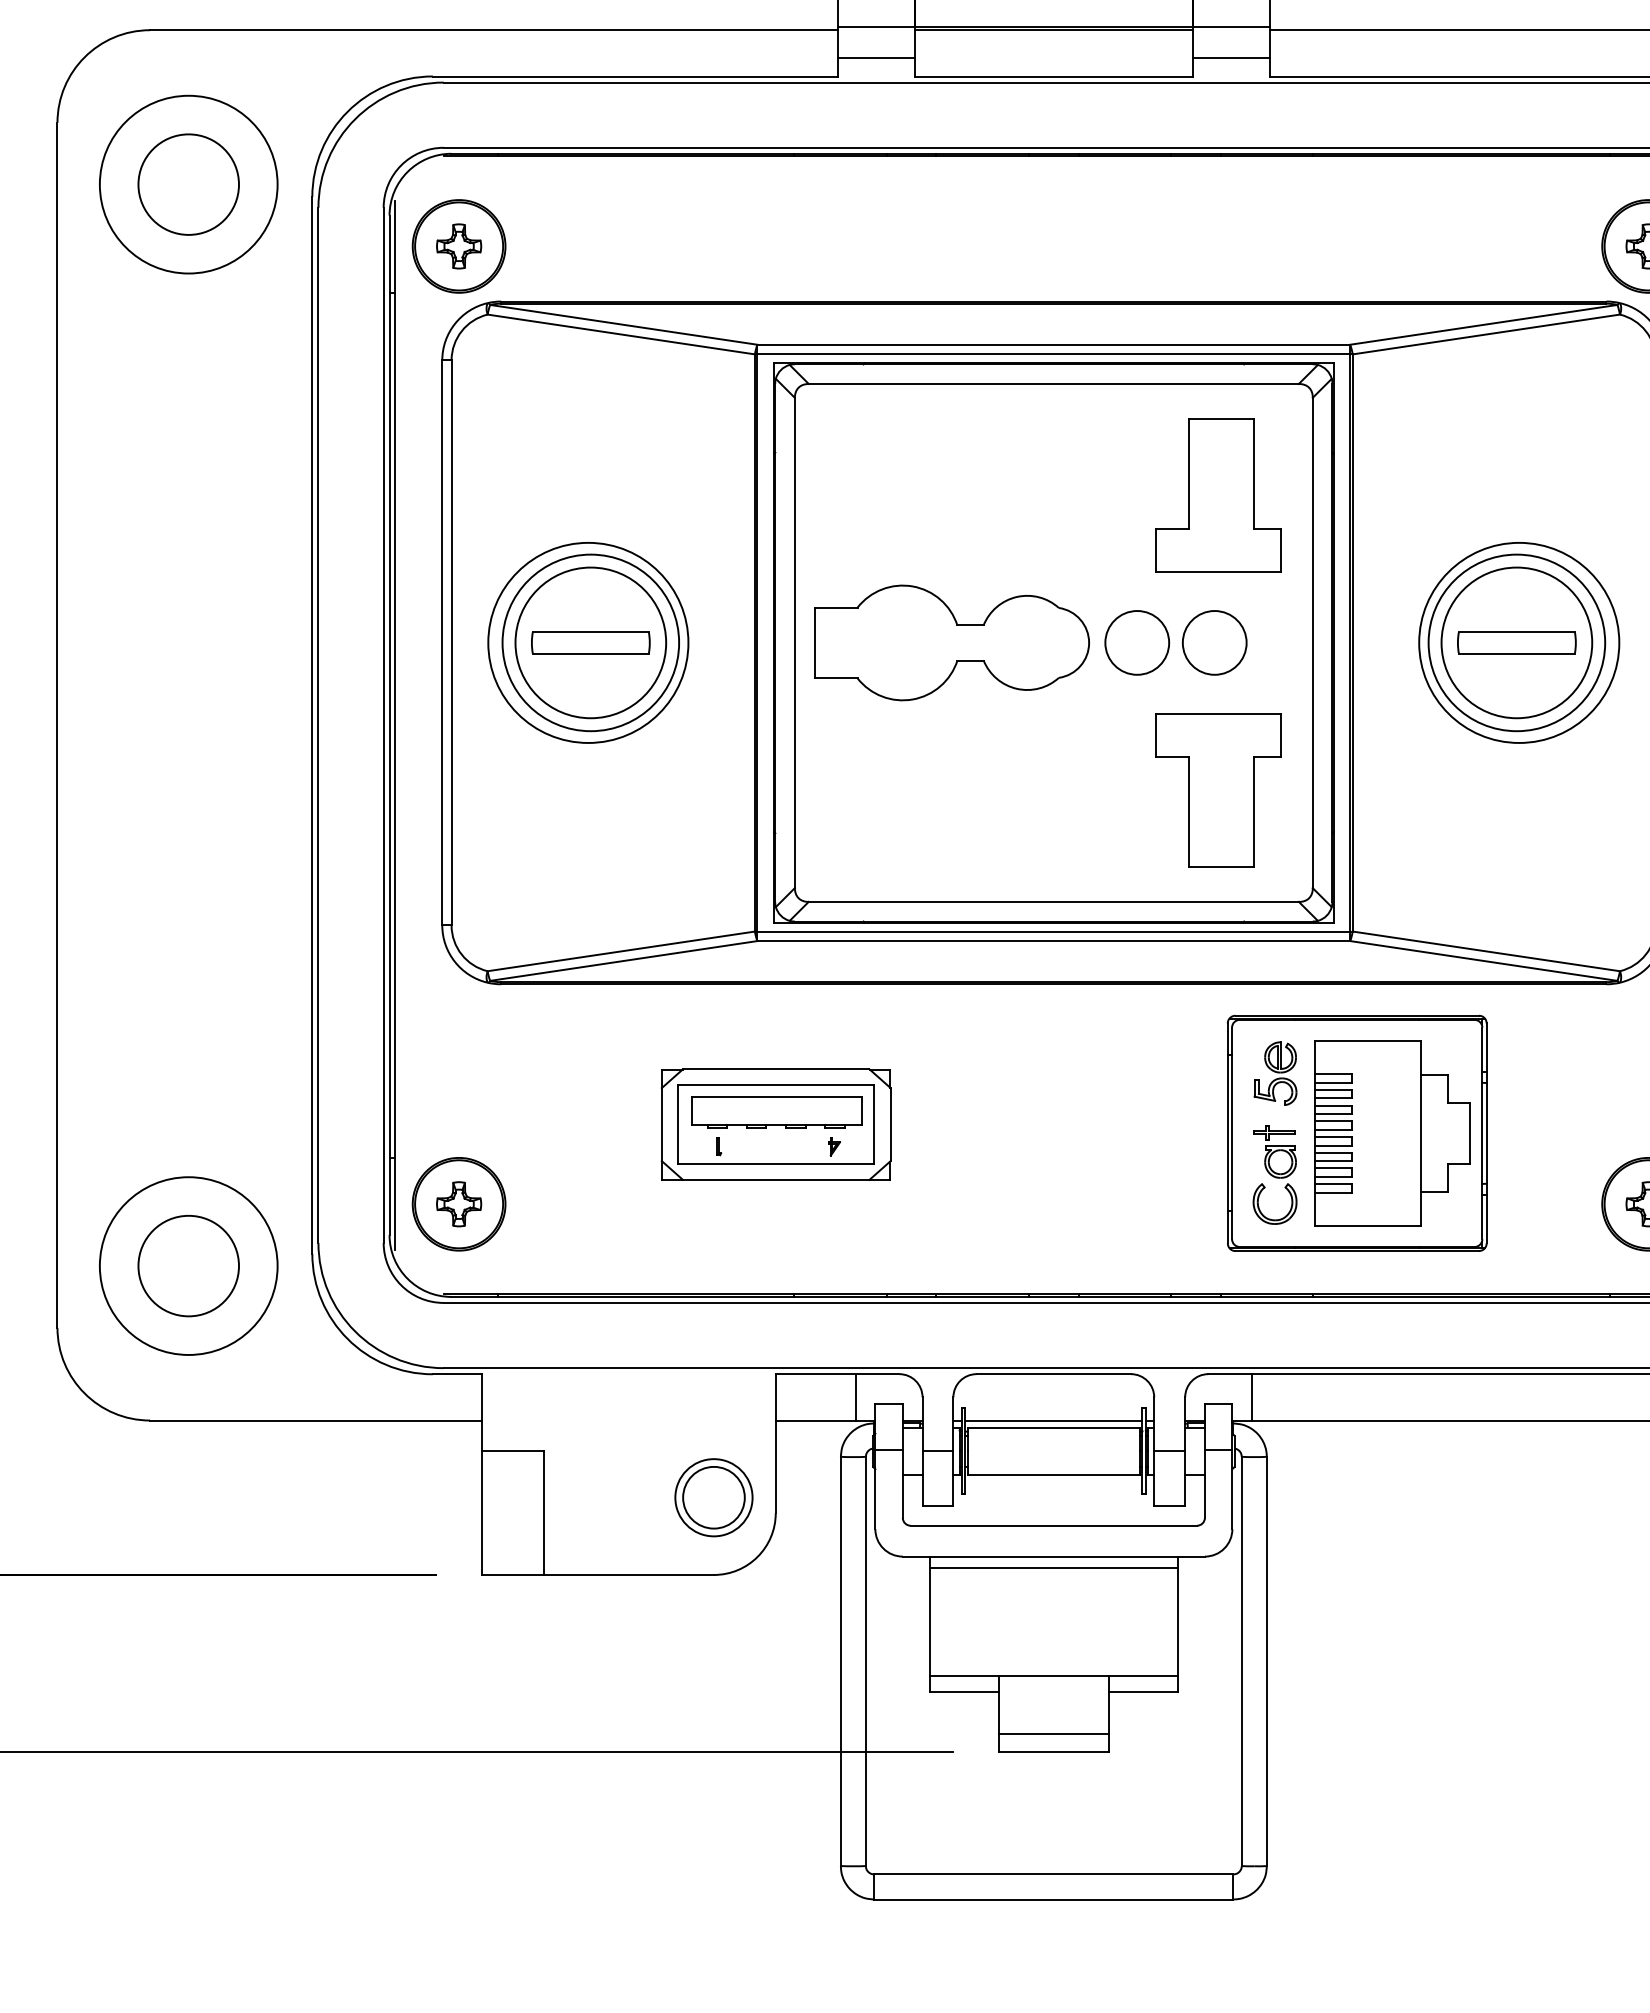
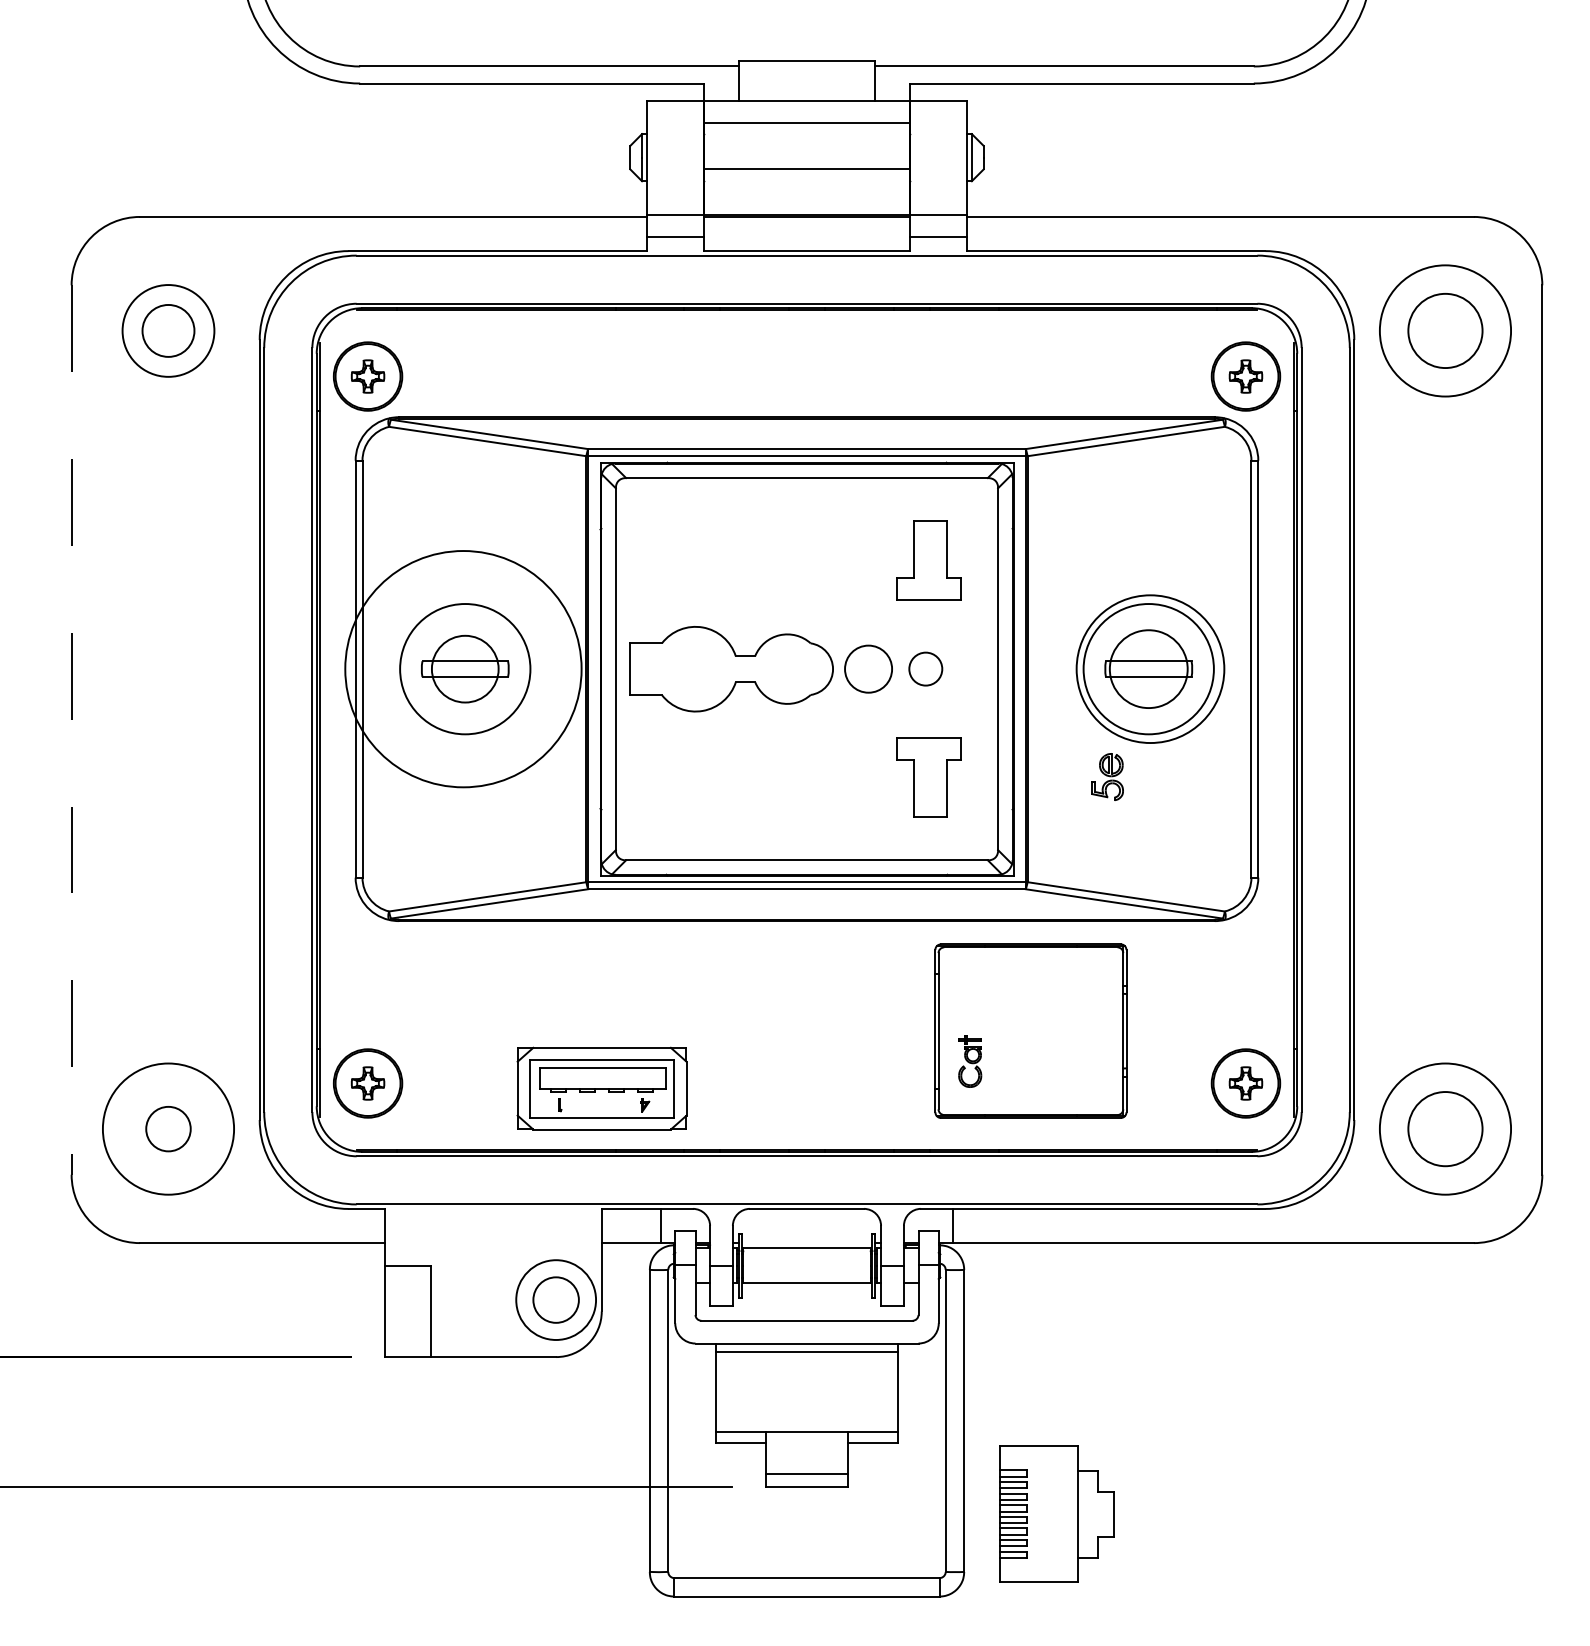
circle: (188, 184) -> (168, 330), size x0.7
circle: (188, 184) -> (168, 330), size x0.7
part: (1218, 495) -> (928, 560), size x0.7
circle: (589, 642) -> (464, 668), size x0.6
circle: (1214, 642) -> (925, 668), size x0.7
circle: (1516, 642) -> (1148, 668), size x0.7
circle: (588, 643) -> (463, 669), size x1.6
line: (57, 726) -> (71, 730), solid -> dashed
part: (1218, 789) -> (928, 777), size x0.7
part: (1275, 1072) -> (1107, 776), moved
part: (775, 1124) -> (601, 1088), moved
part: (1391, 1132) -> (1056, 1513), moved
part: (1274, 1174) -> (969, 1061), size x0.7
circle: (188, 1266) -> (168, 1129), size x0.6
line: (1053, 1421) -> (806, 1243), removed
circle: (713, 1496) -> (555, 1299), size x1.4

